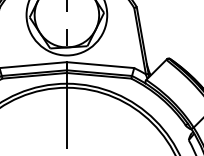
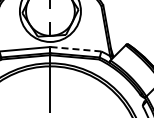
line: (100, 65) -> (75, 49), solid -> dashed

